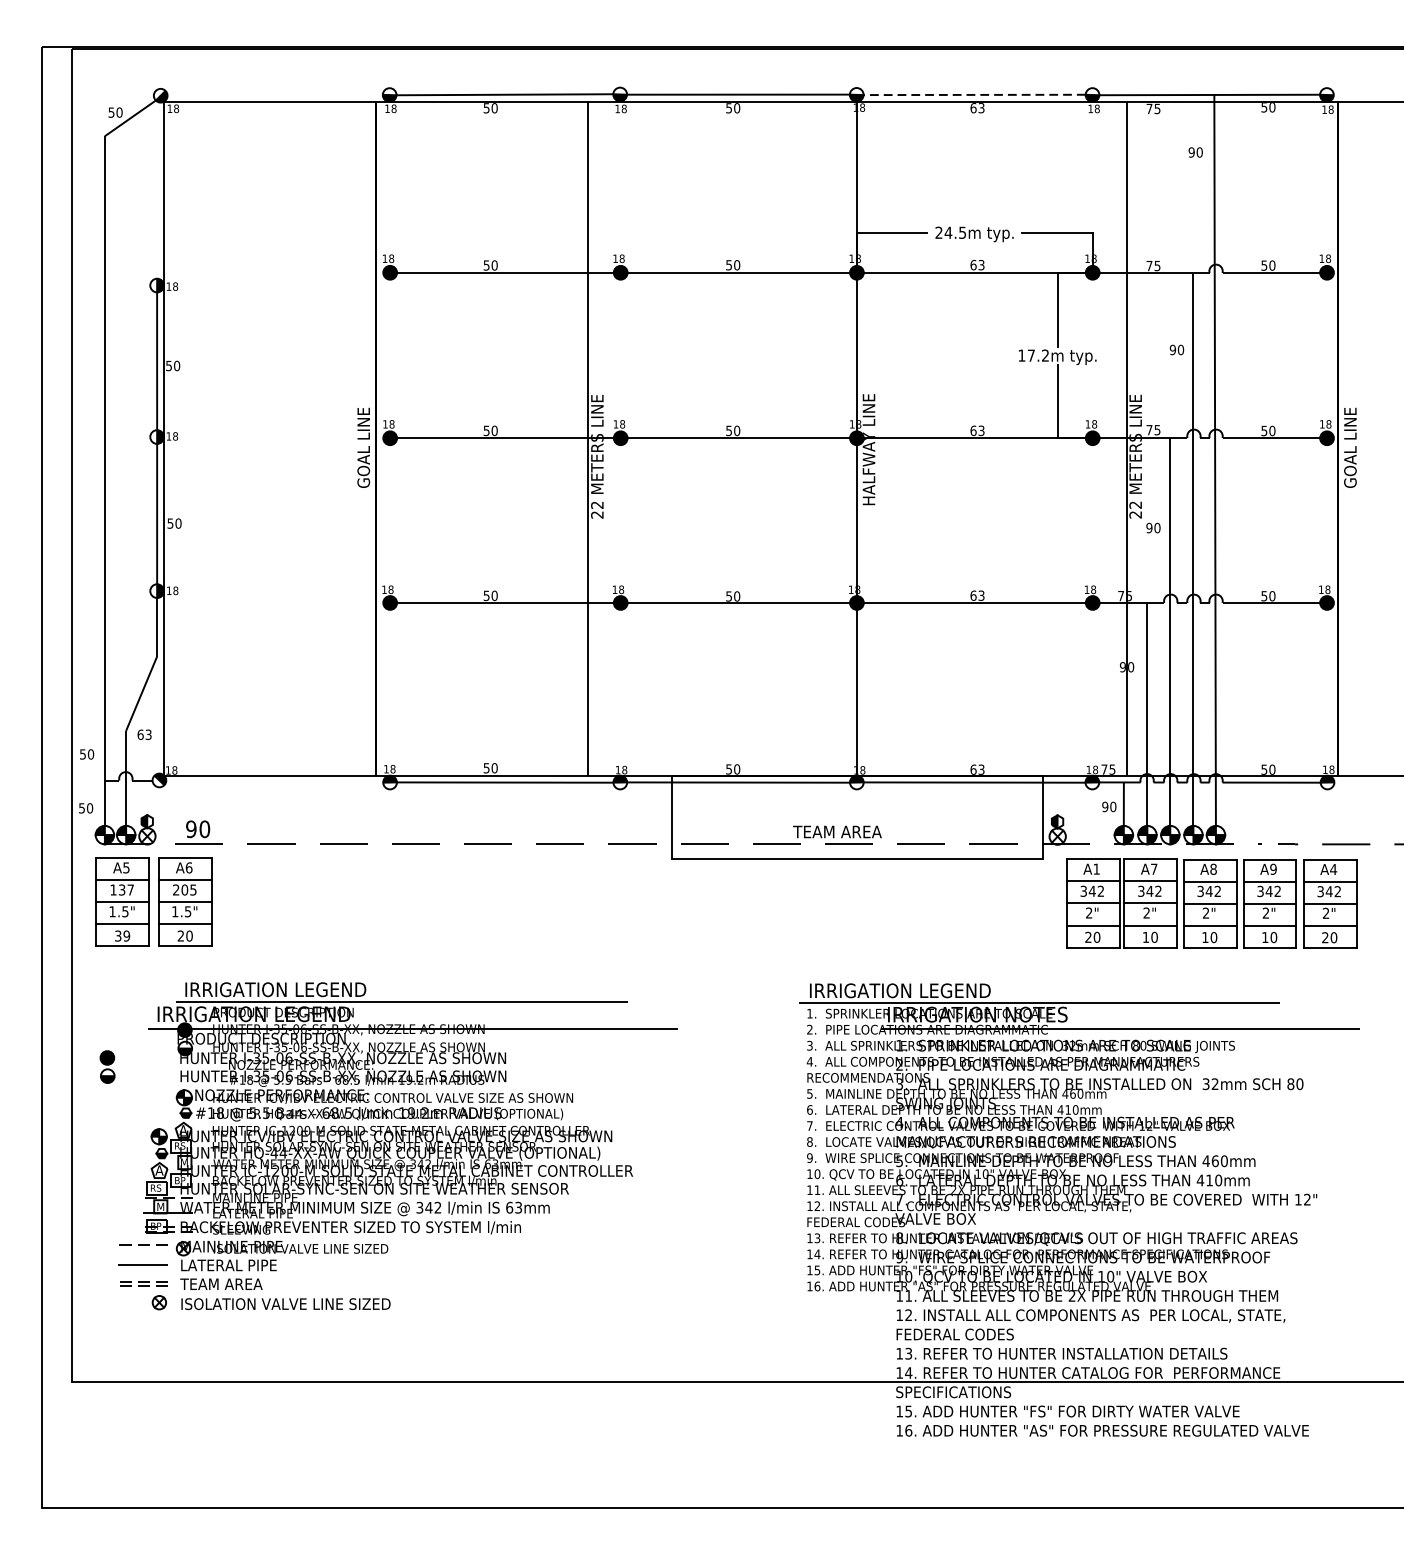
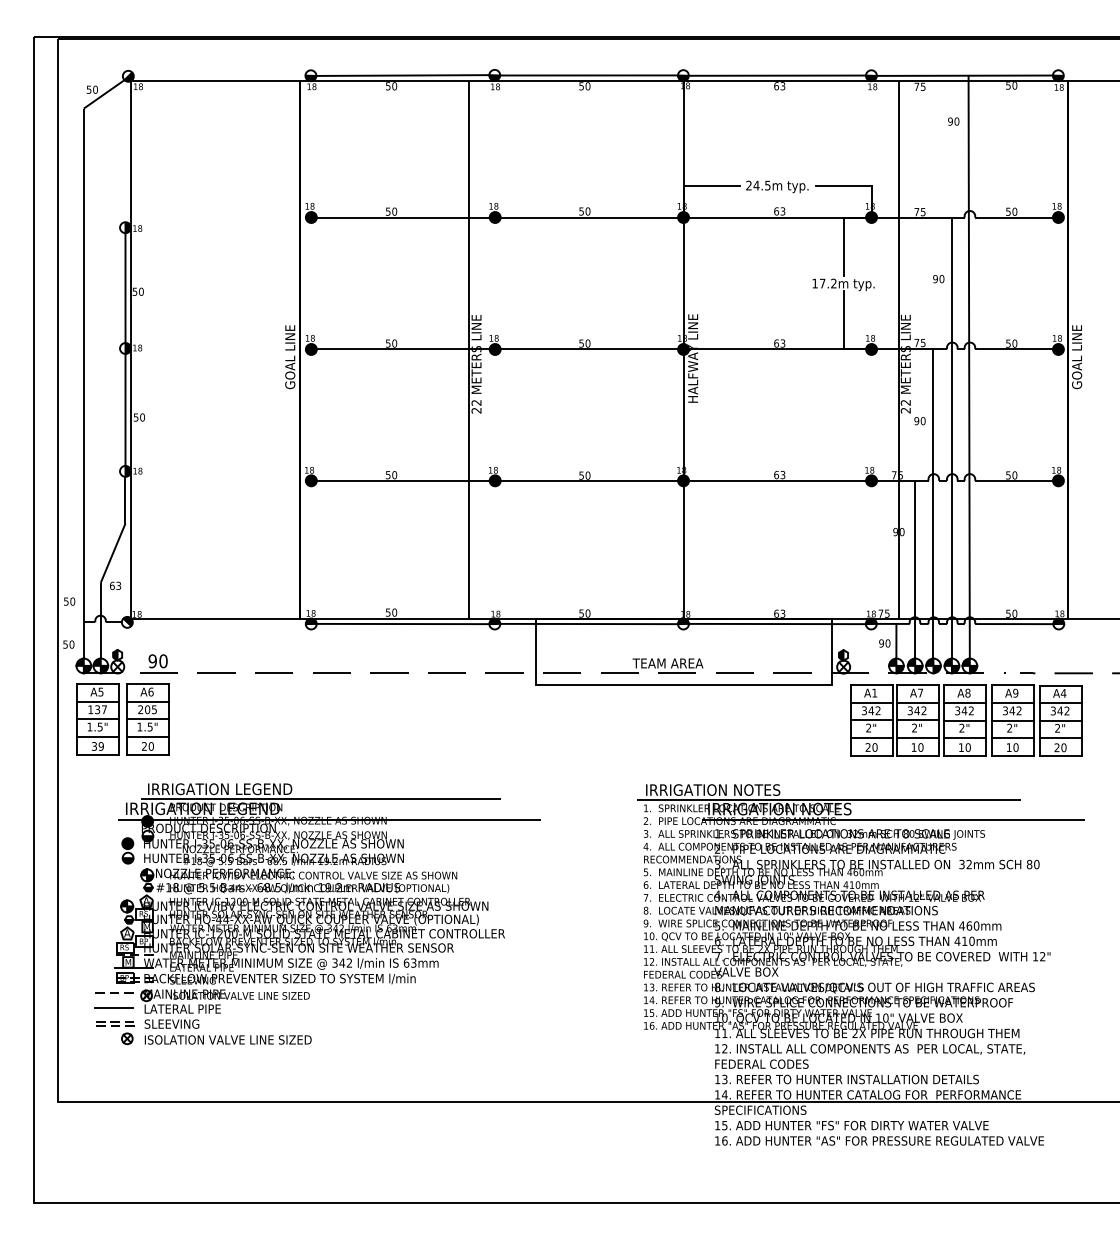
line: (974, 94) -> (777, 75), dashed -> solid
text: (955, 990) -> (762, 789), IRRIGATION LEGEND -> IRRIGATION NOTES
part: (106, 1066) -> (127, 850), moved
text: (221, 1283) -> (176, 1023), TEAM AREA -> SLEEVING

